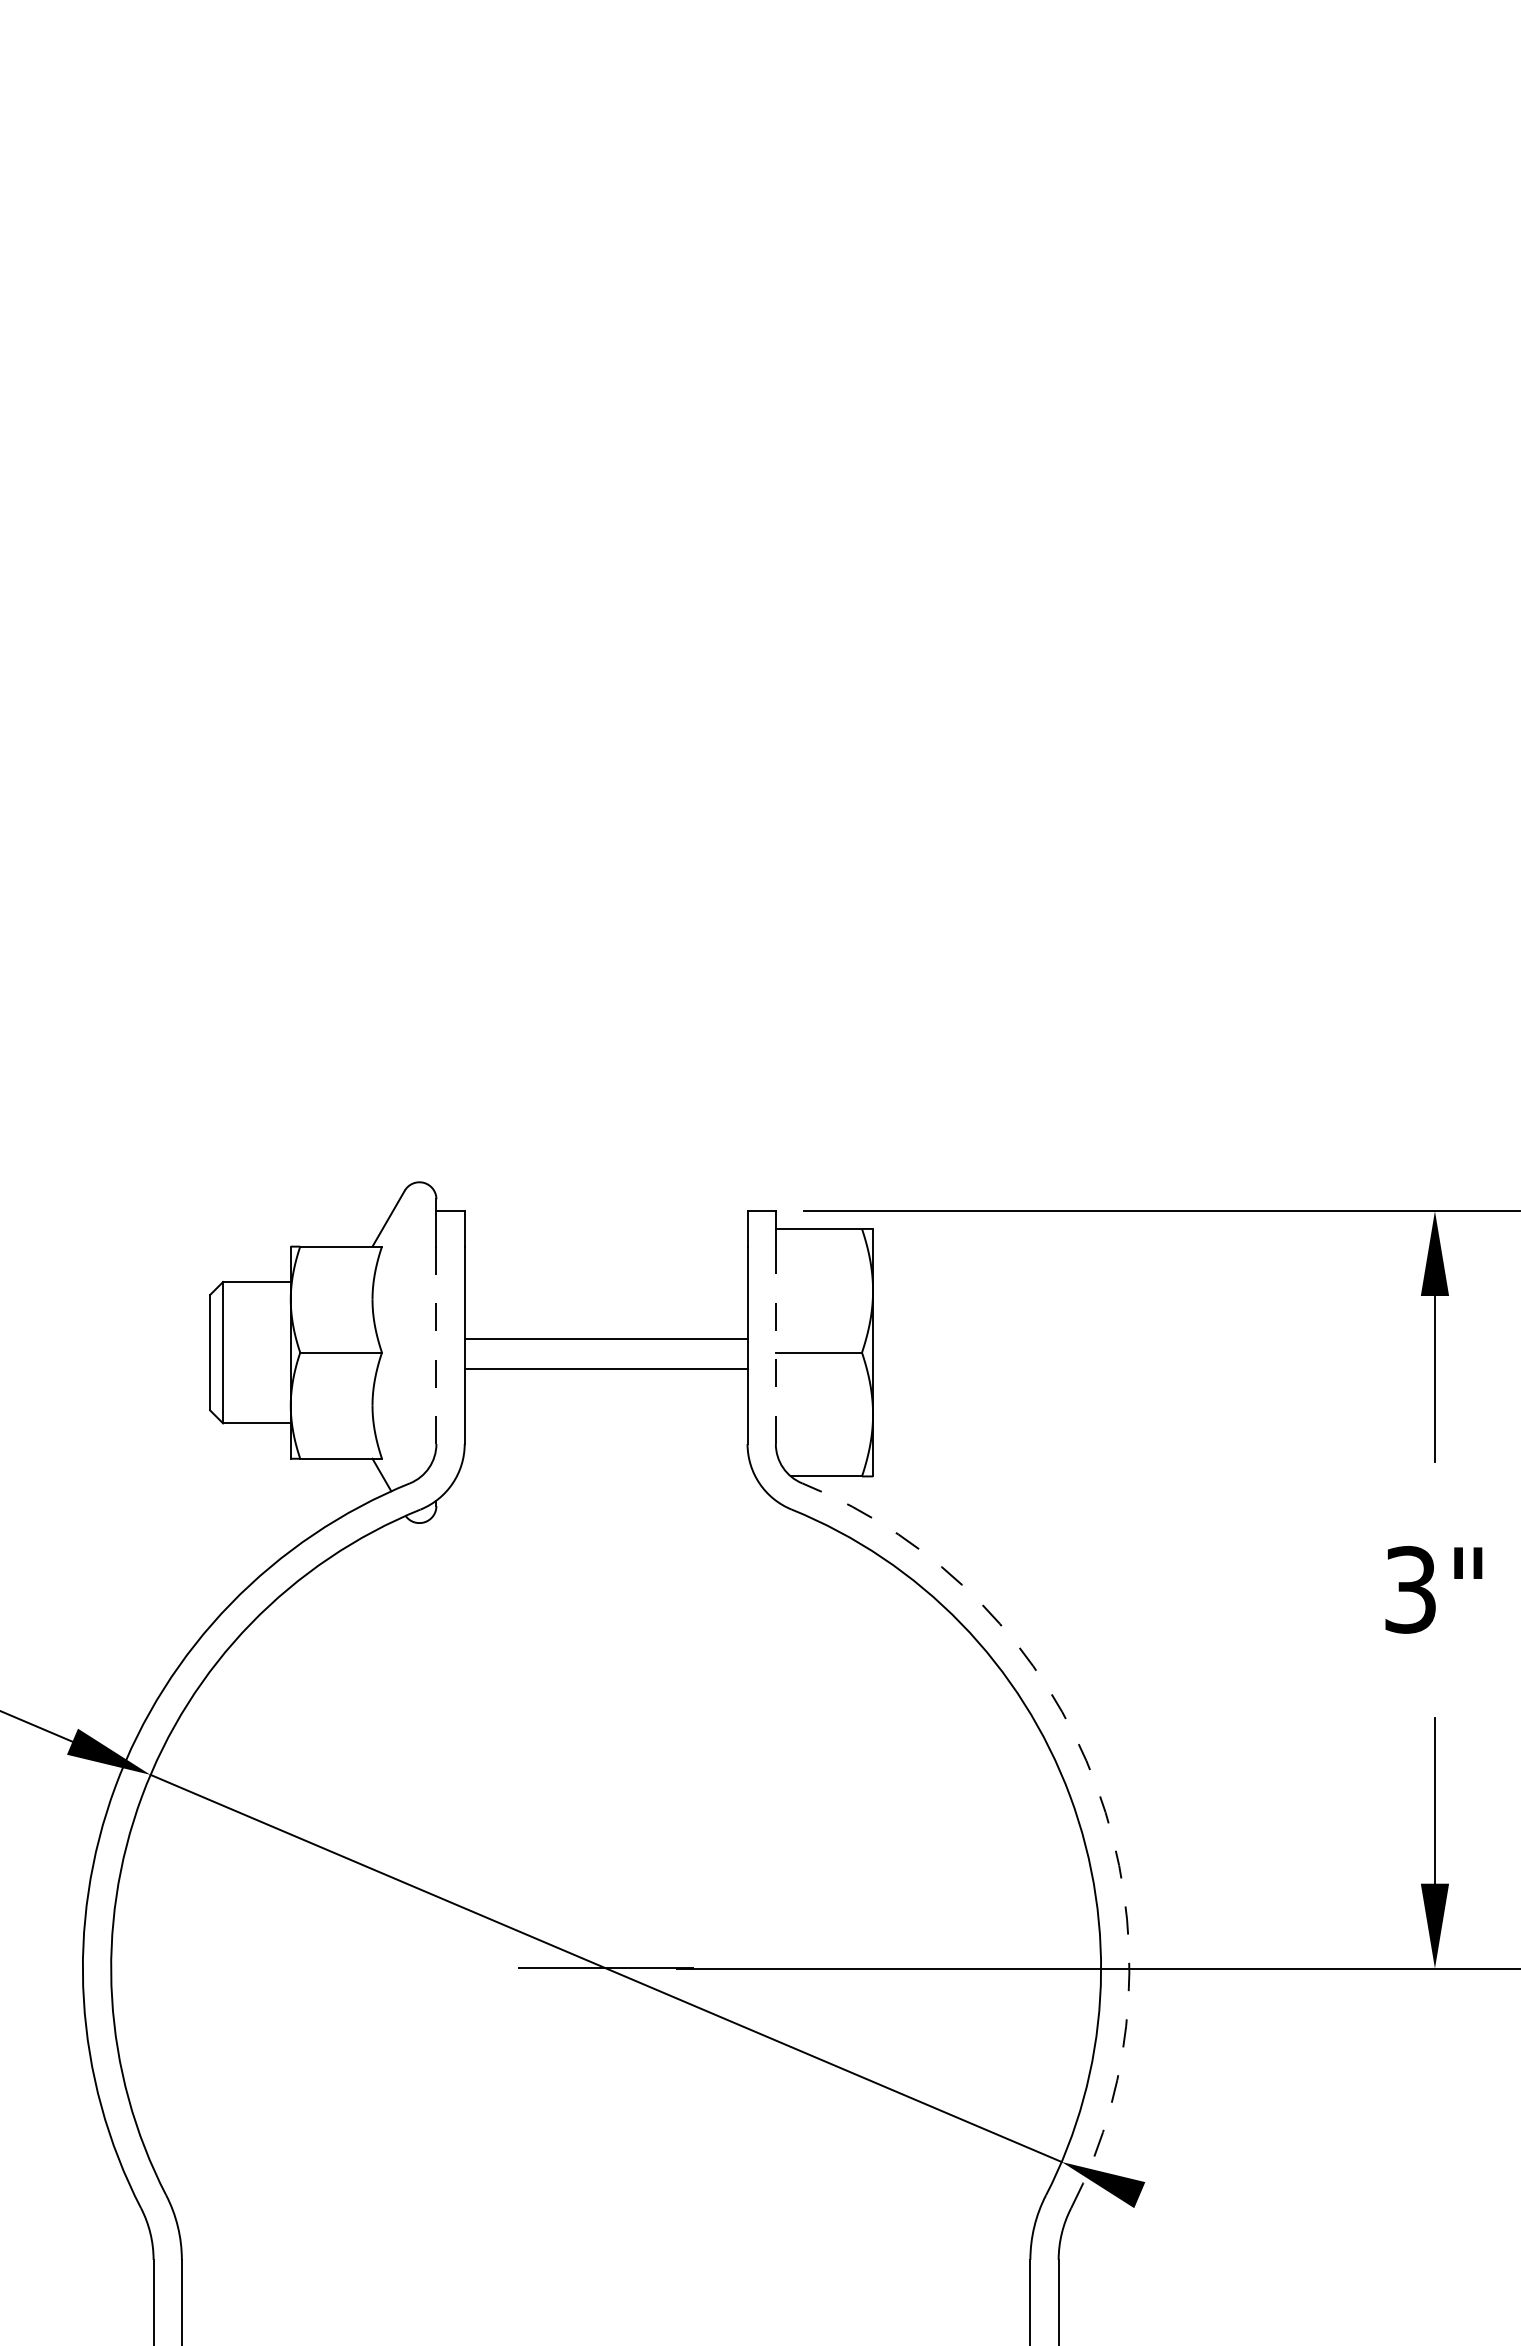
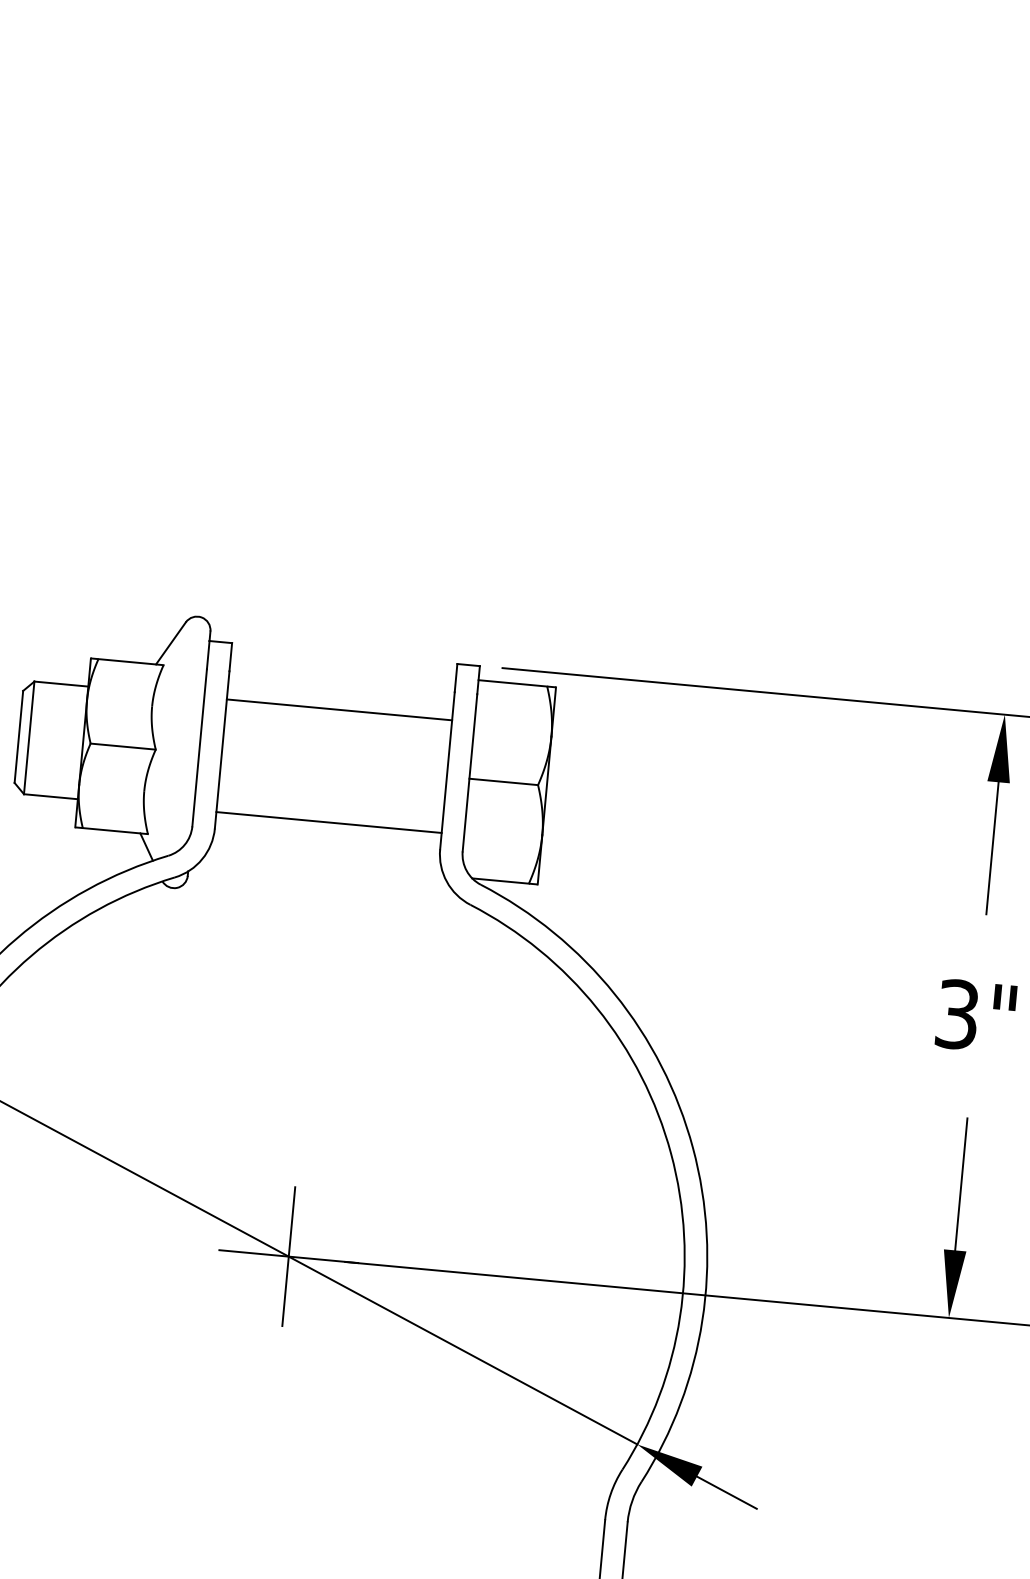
line: (605, 1339) -> (328, 822), moved
line: (436, 1345) -> (199, 747), dashed -> solid
line: (775, 1345) -> (469, 772), dashed -> solid
line: (605, 1368) -> (339, 709), moved
arc: (1096, 1786) -> (692, 1147), dashed -> solid
line: (606, 1968) -> (289, 1256), added
line: (1178, 2211) -> (726, 1492), added

